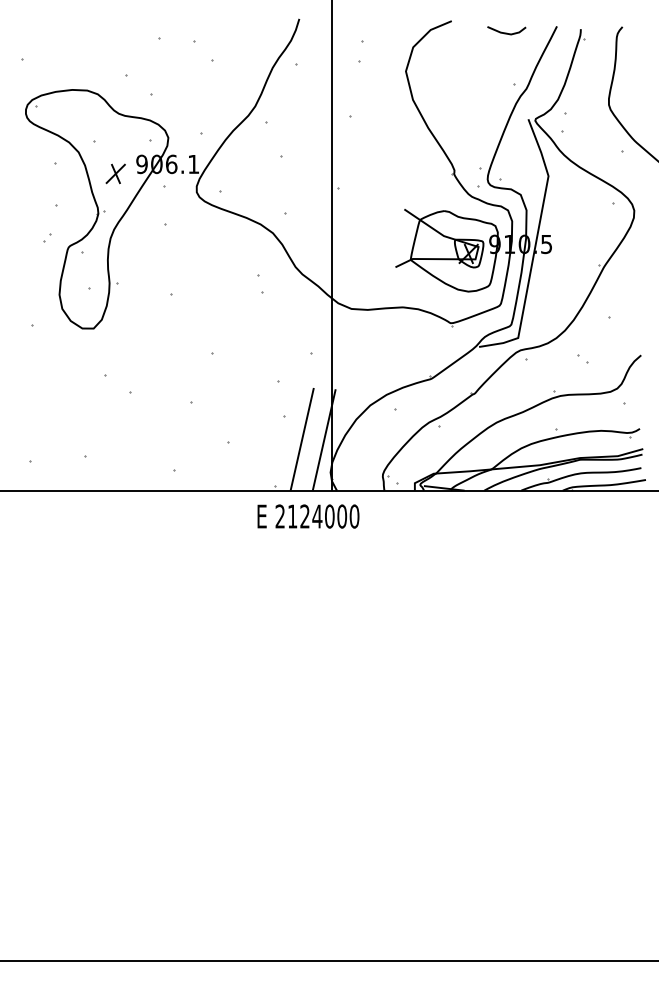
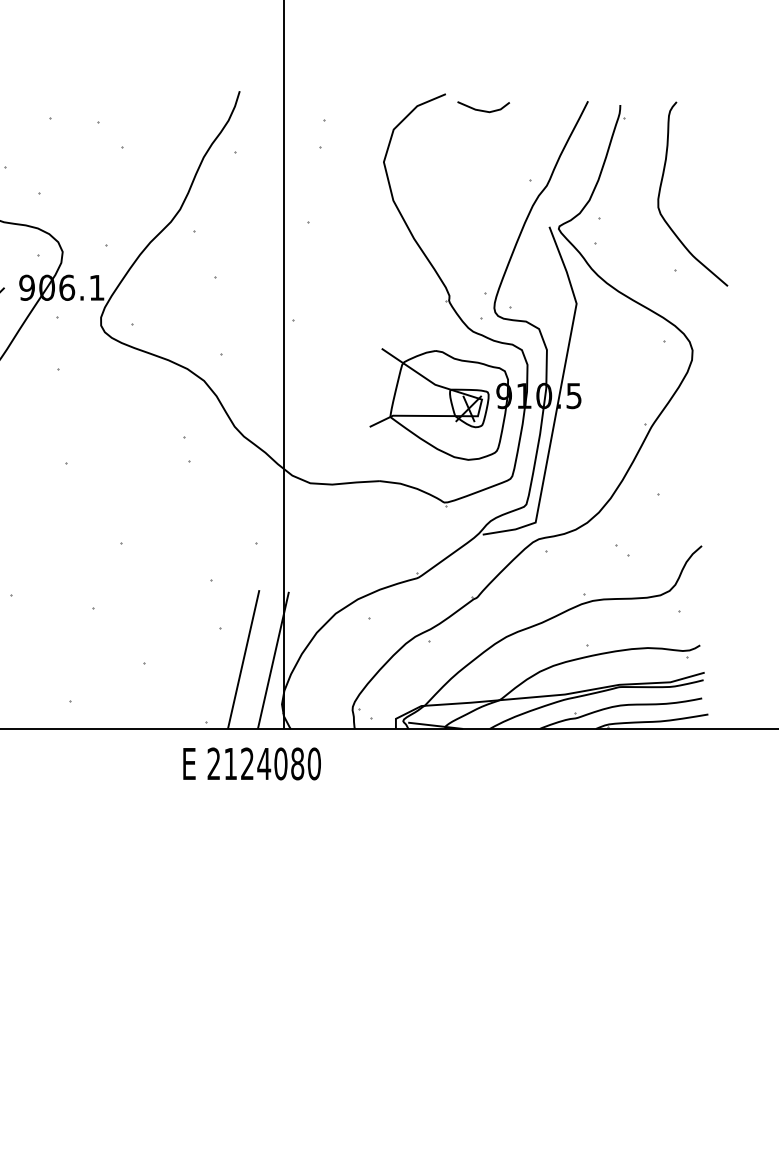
line: (506, 32) -> (483, 109), moved
text: (342, 516) -> (298, 763), 2124000 -> 2124080

